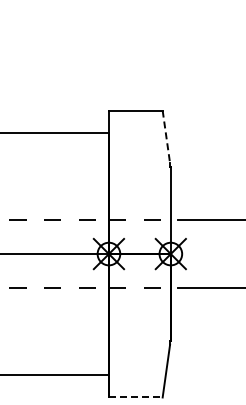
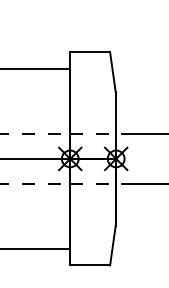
line: (166, 137) -> (112, 72), dashed -> solid
line: (135, 397) -> (89, 265), dashed -> solid

